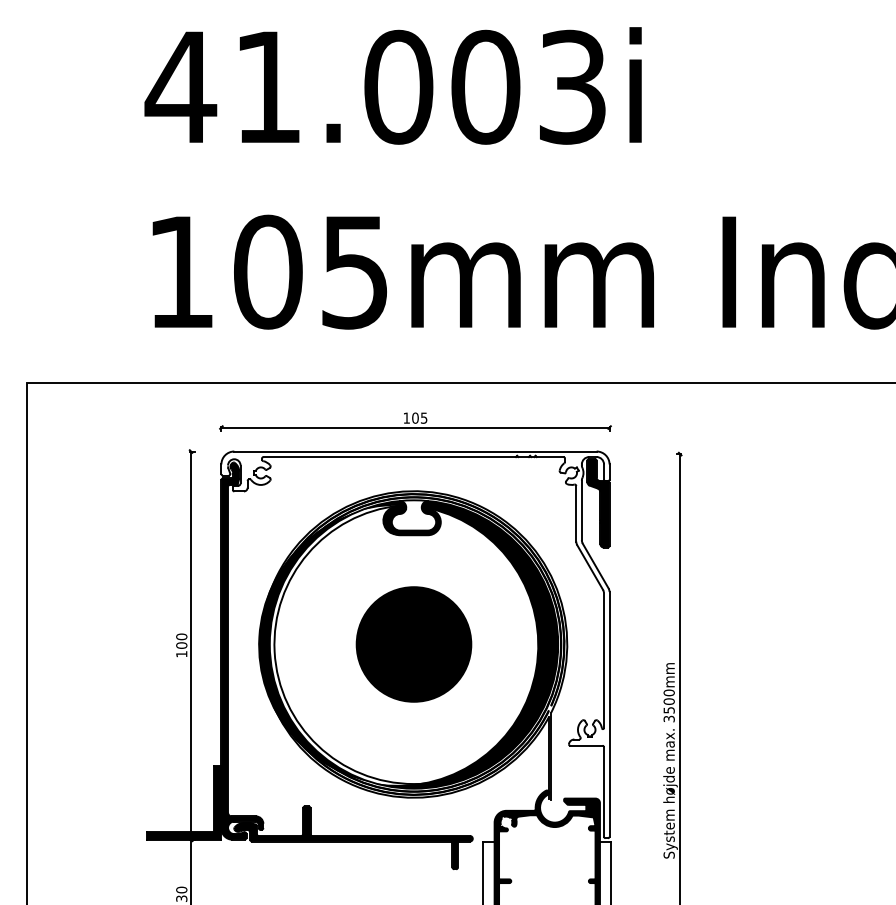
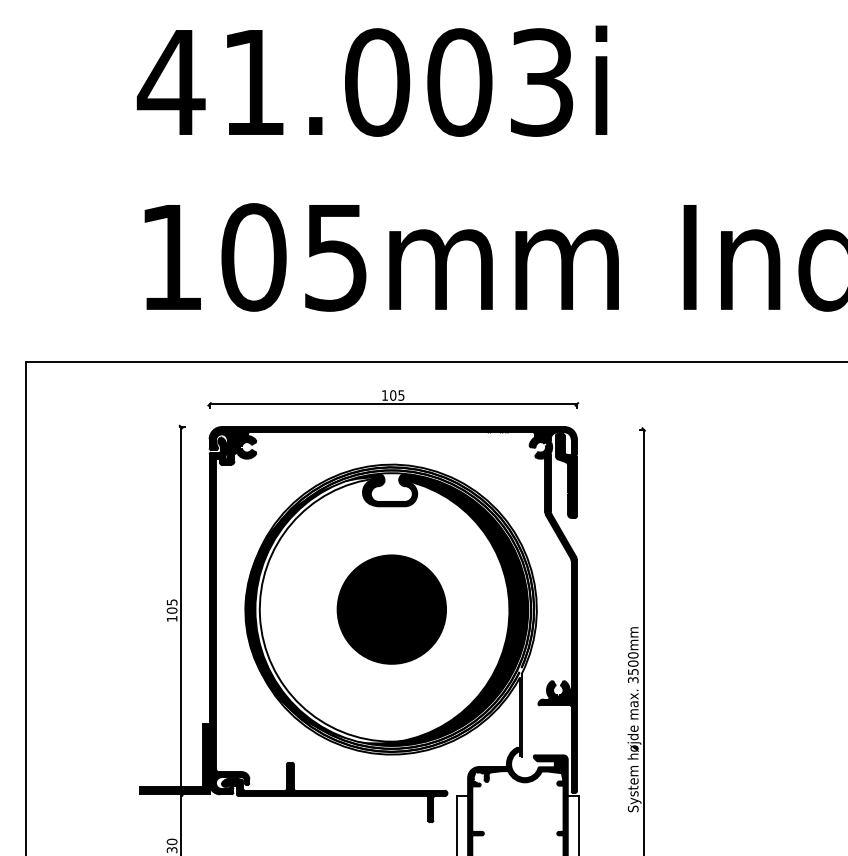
text: (181, 636) -> (171, 602), 100 -> 105
fill: (415, 644) -> (393, 609), added

